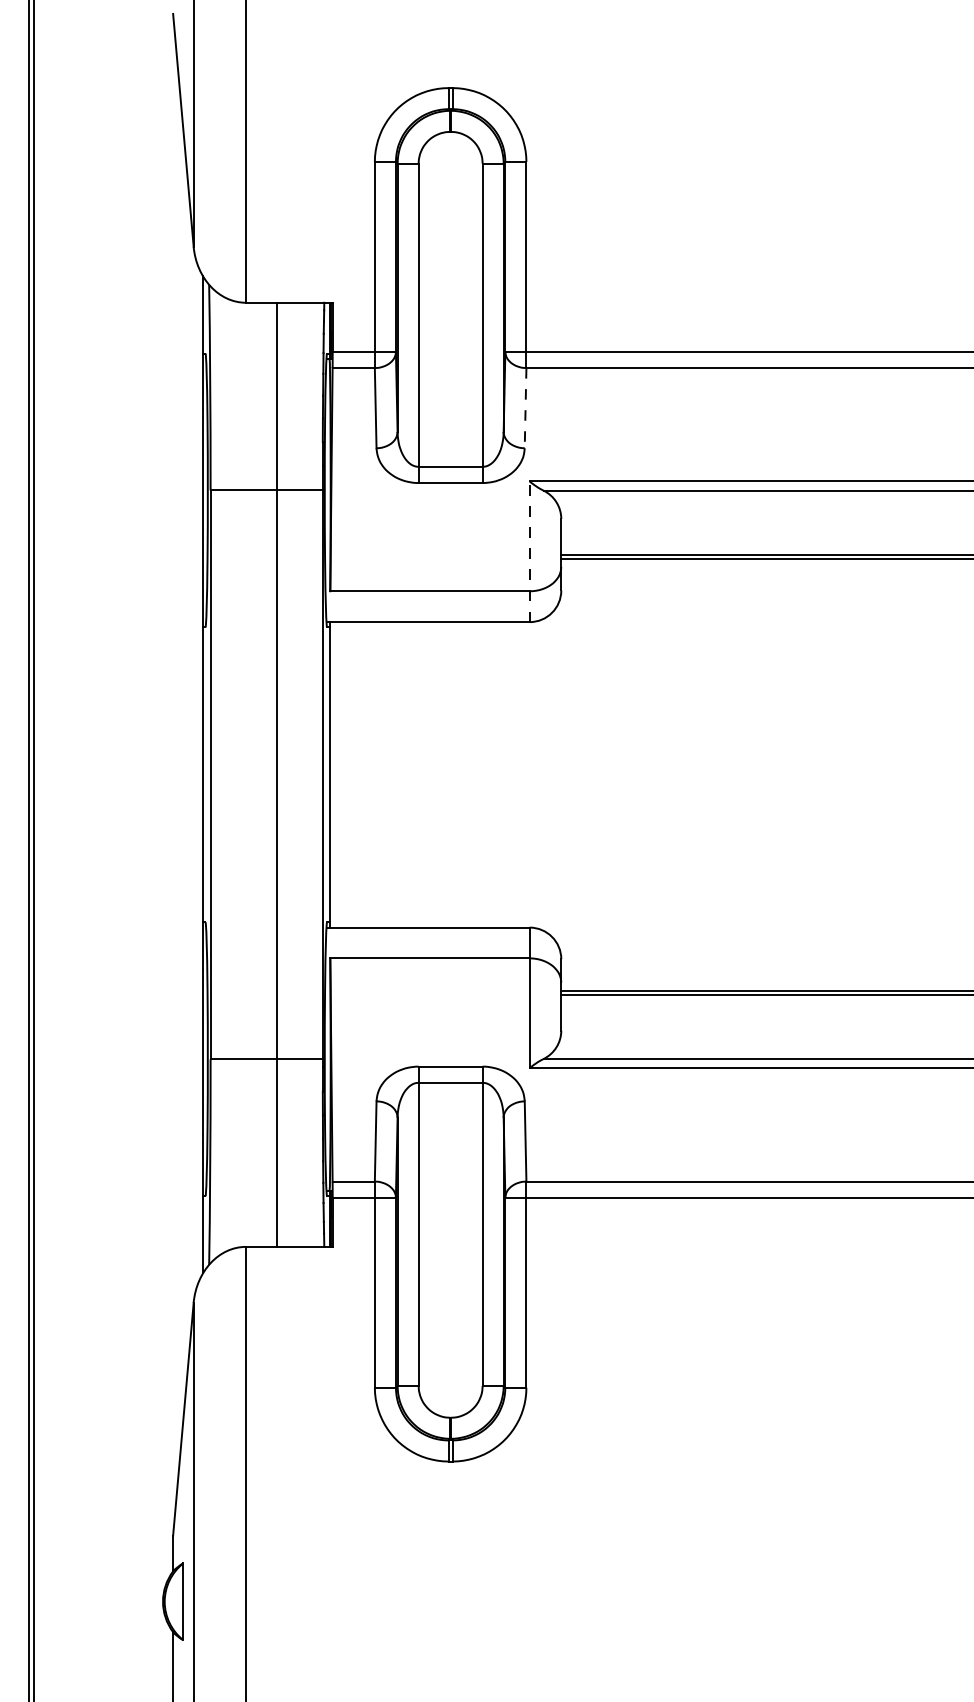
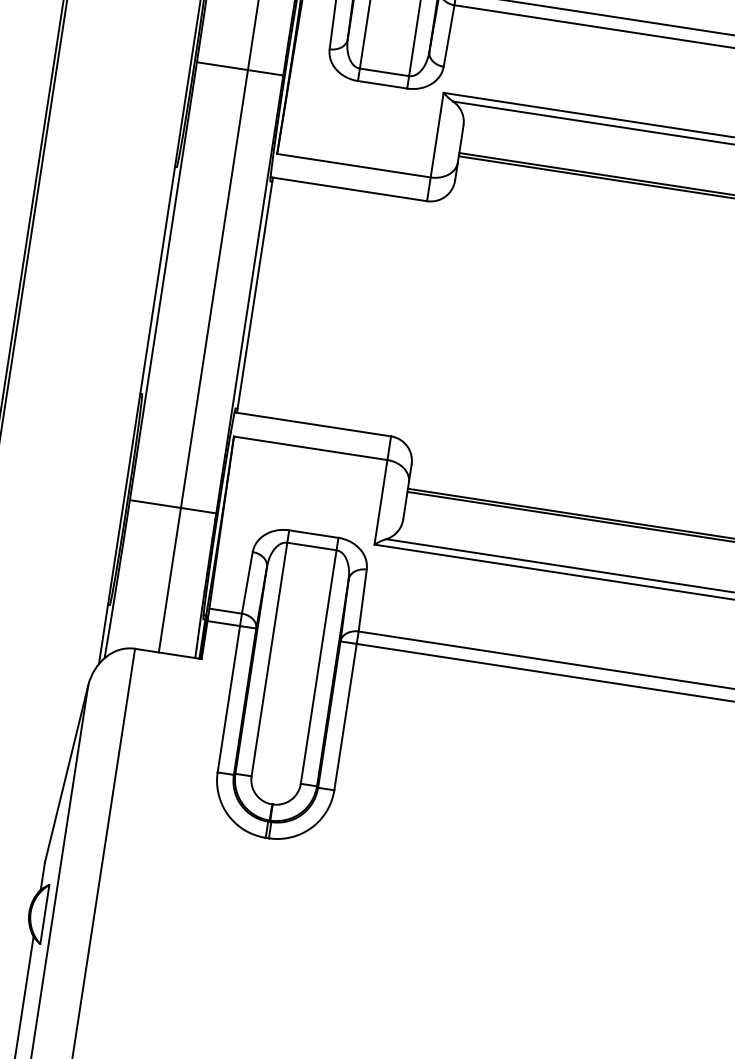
line: (525, 408) -> (449, 36), dashed -> solid
line: (529, 551) -> (435, 146), dashed -> solid

